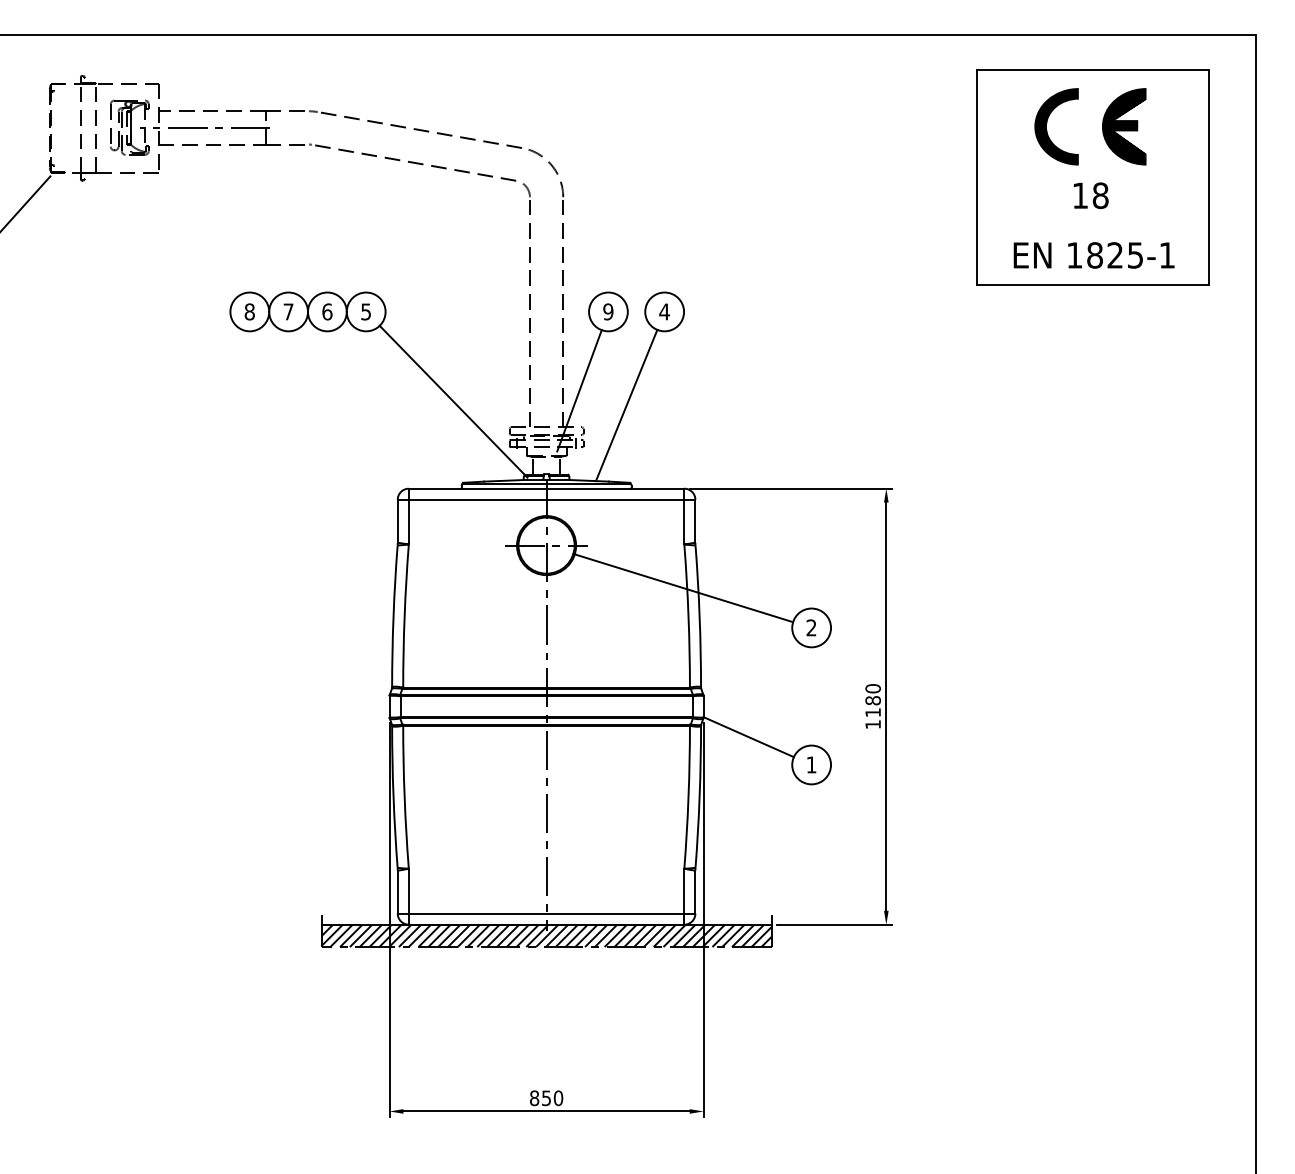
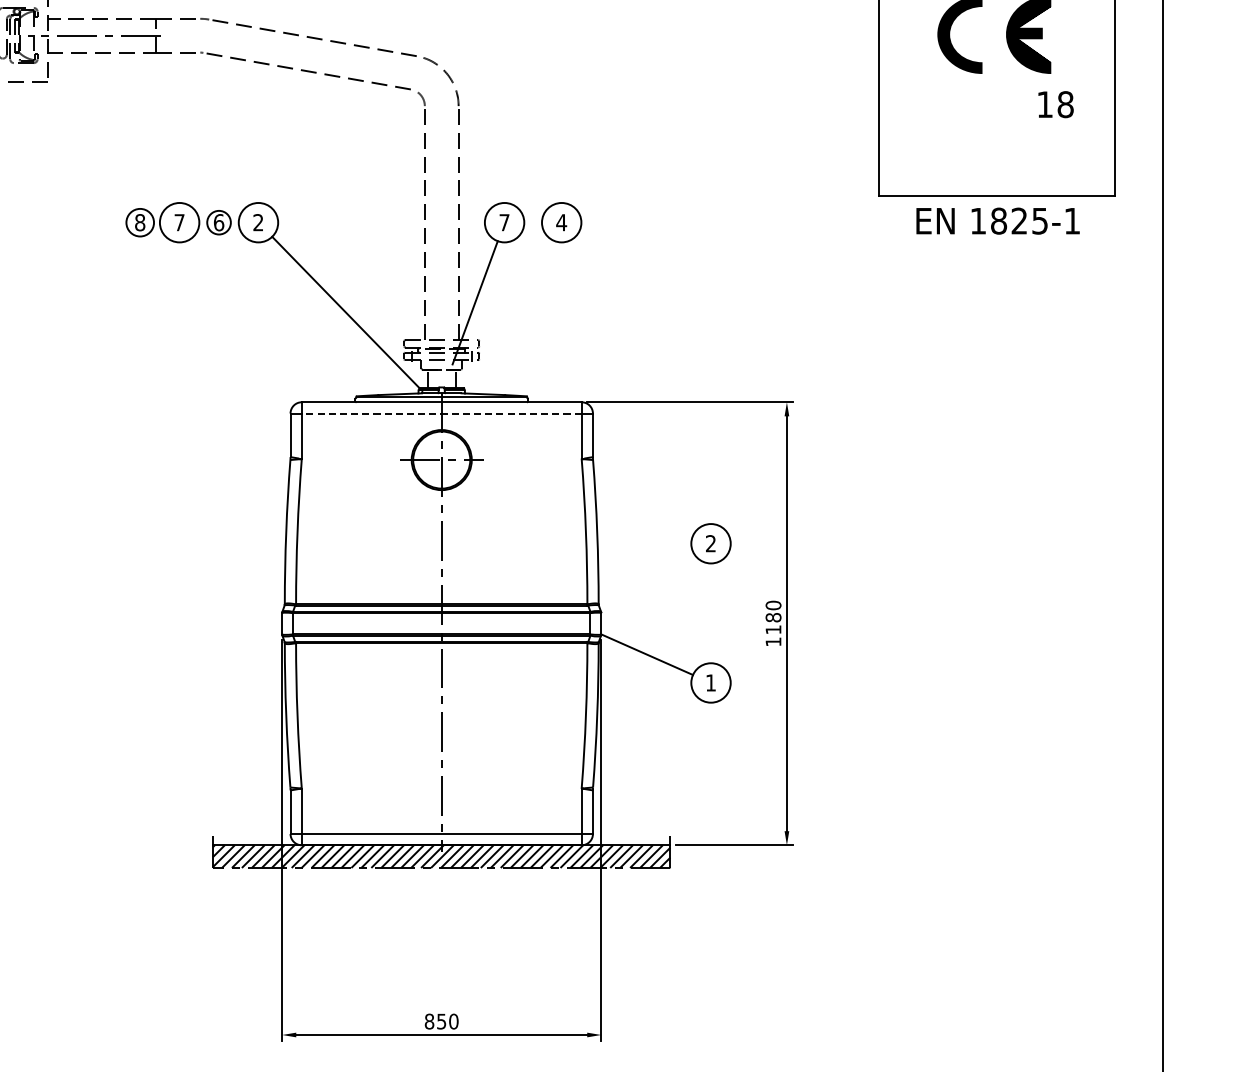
text: (1090, 195) -> (1055, 104), moved
text: (1093, 255) -> (997, 221), moved
circle: (249, 311) -> (139, 222), size x0.7
circle: (327, 311) -> (219, 222), size x0.6
text: (365, 311) -> (257, 222), 5 -> 2
text: (608, 311) -> (504, 222), 9 -> 7
line: (626, 405) -> (522, 317), removed
line: (546, 499) -> (441, 413), solid -> dashed
line: (683, 587) -> (580, 502), removed

